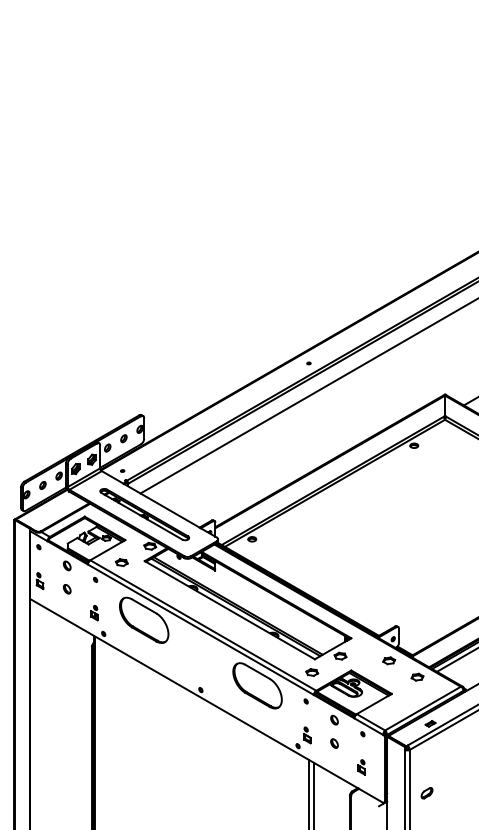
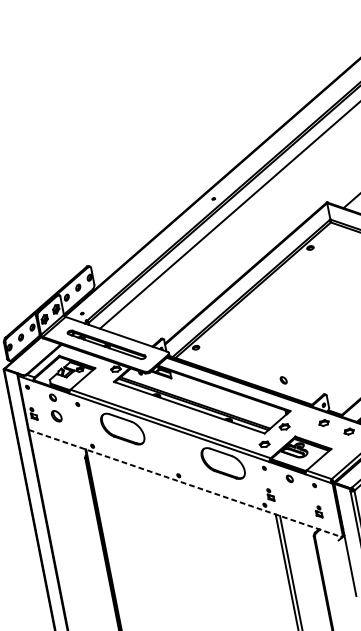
part: (121, 562) -> (95, 386), removed
part: (66, 589) -> (56, 416), size x1.6
part: (94, 613) -> (82, 431), removed
line: (206, 701) -> (185, 483), solid -> dashed
part: (334, 743) -> (283, 380), moved

